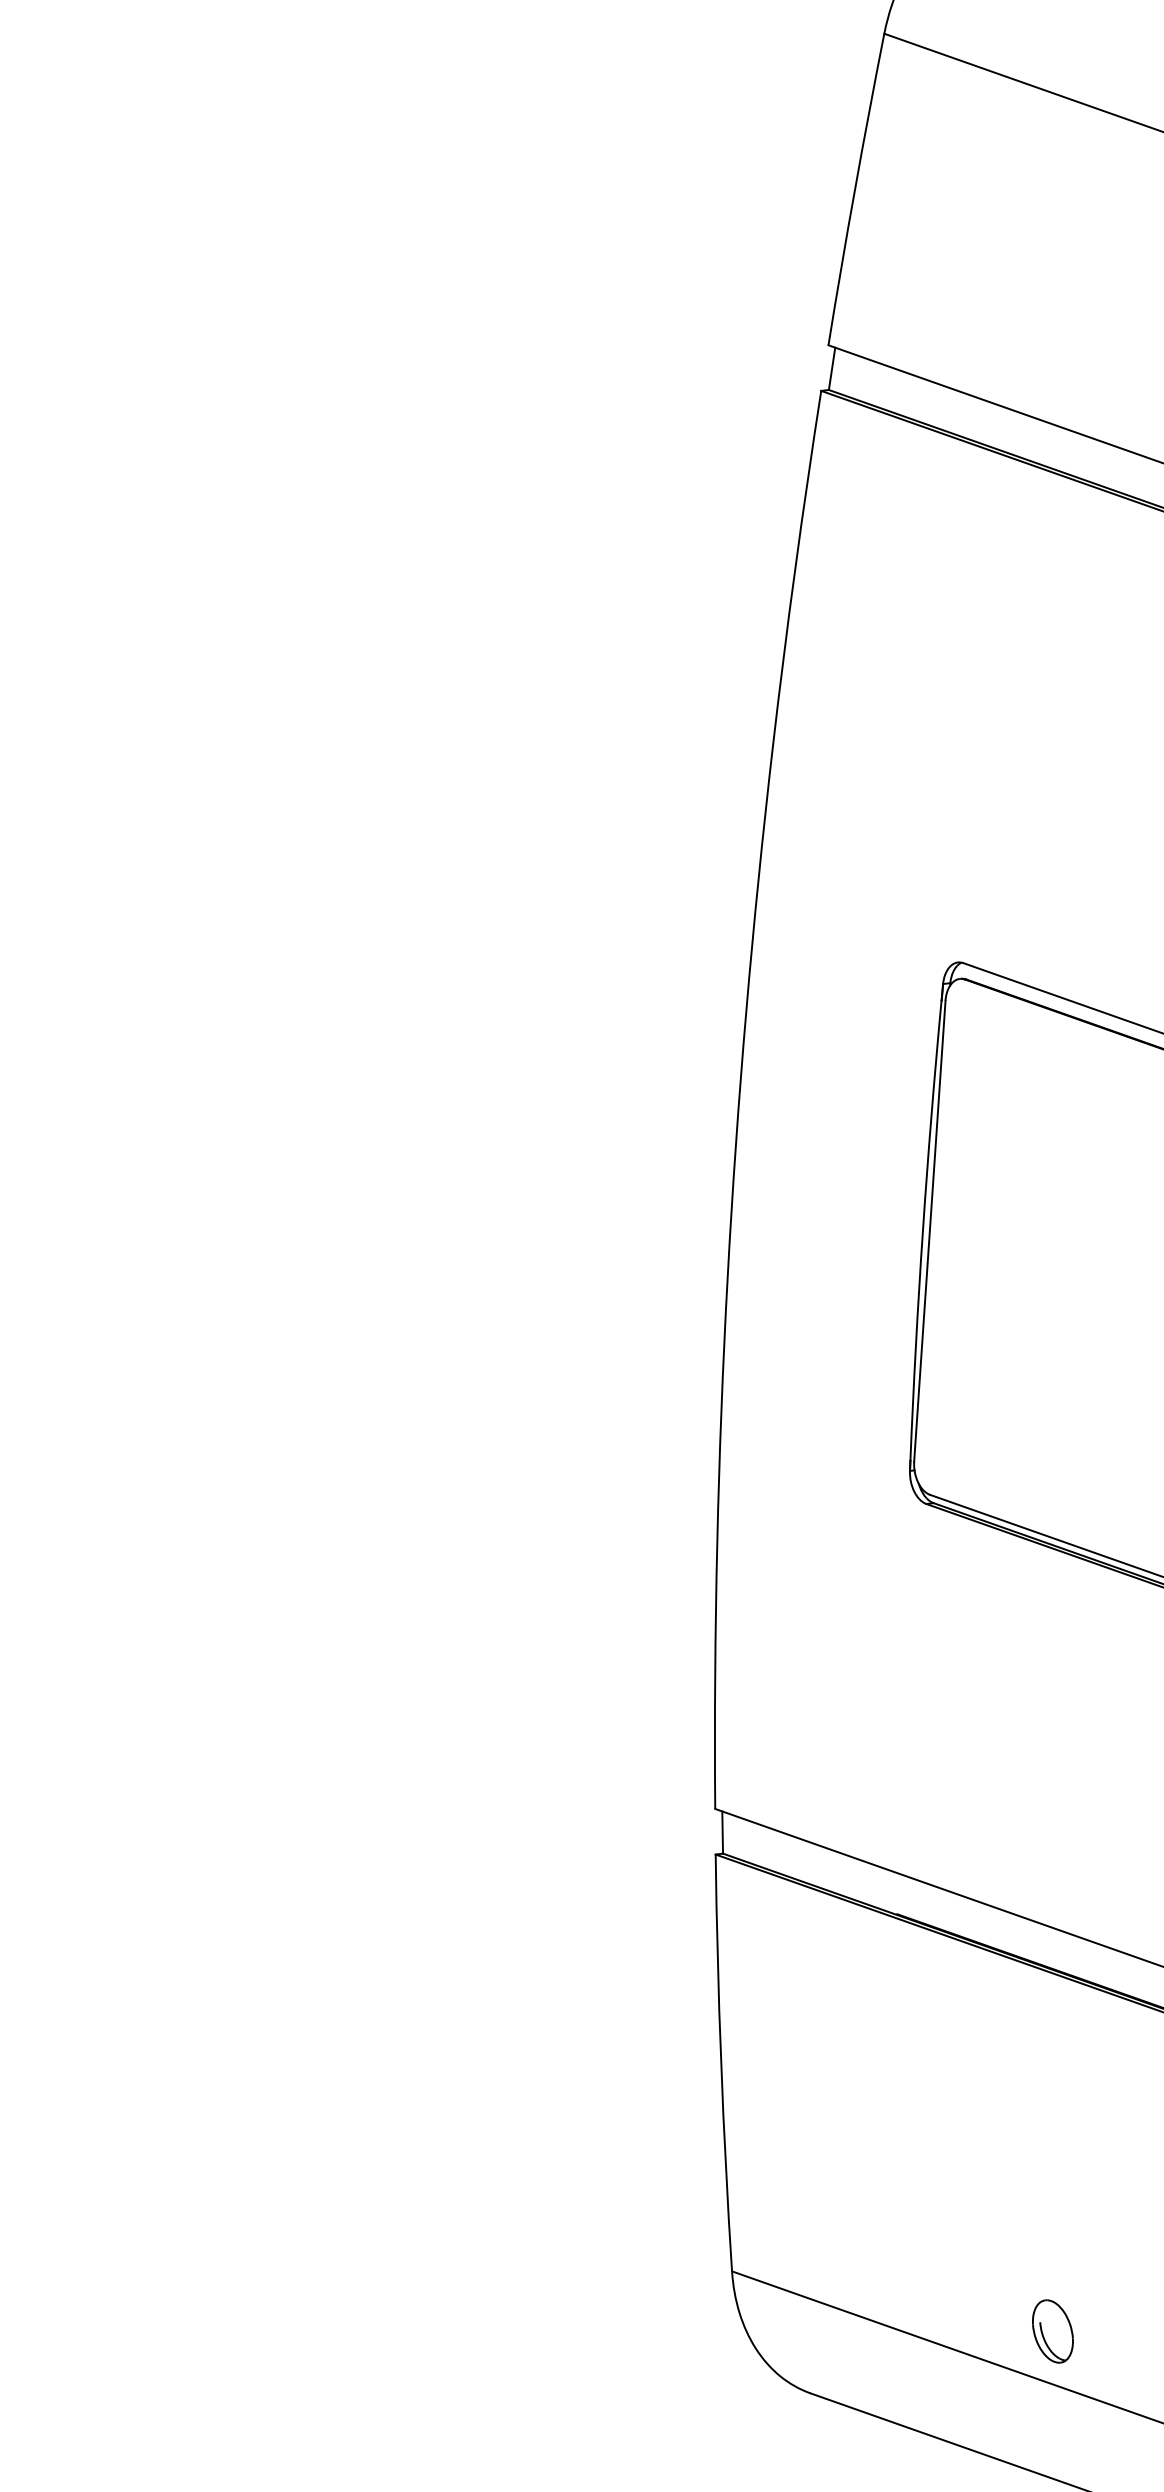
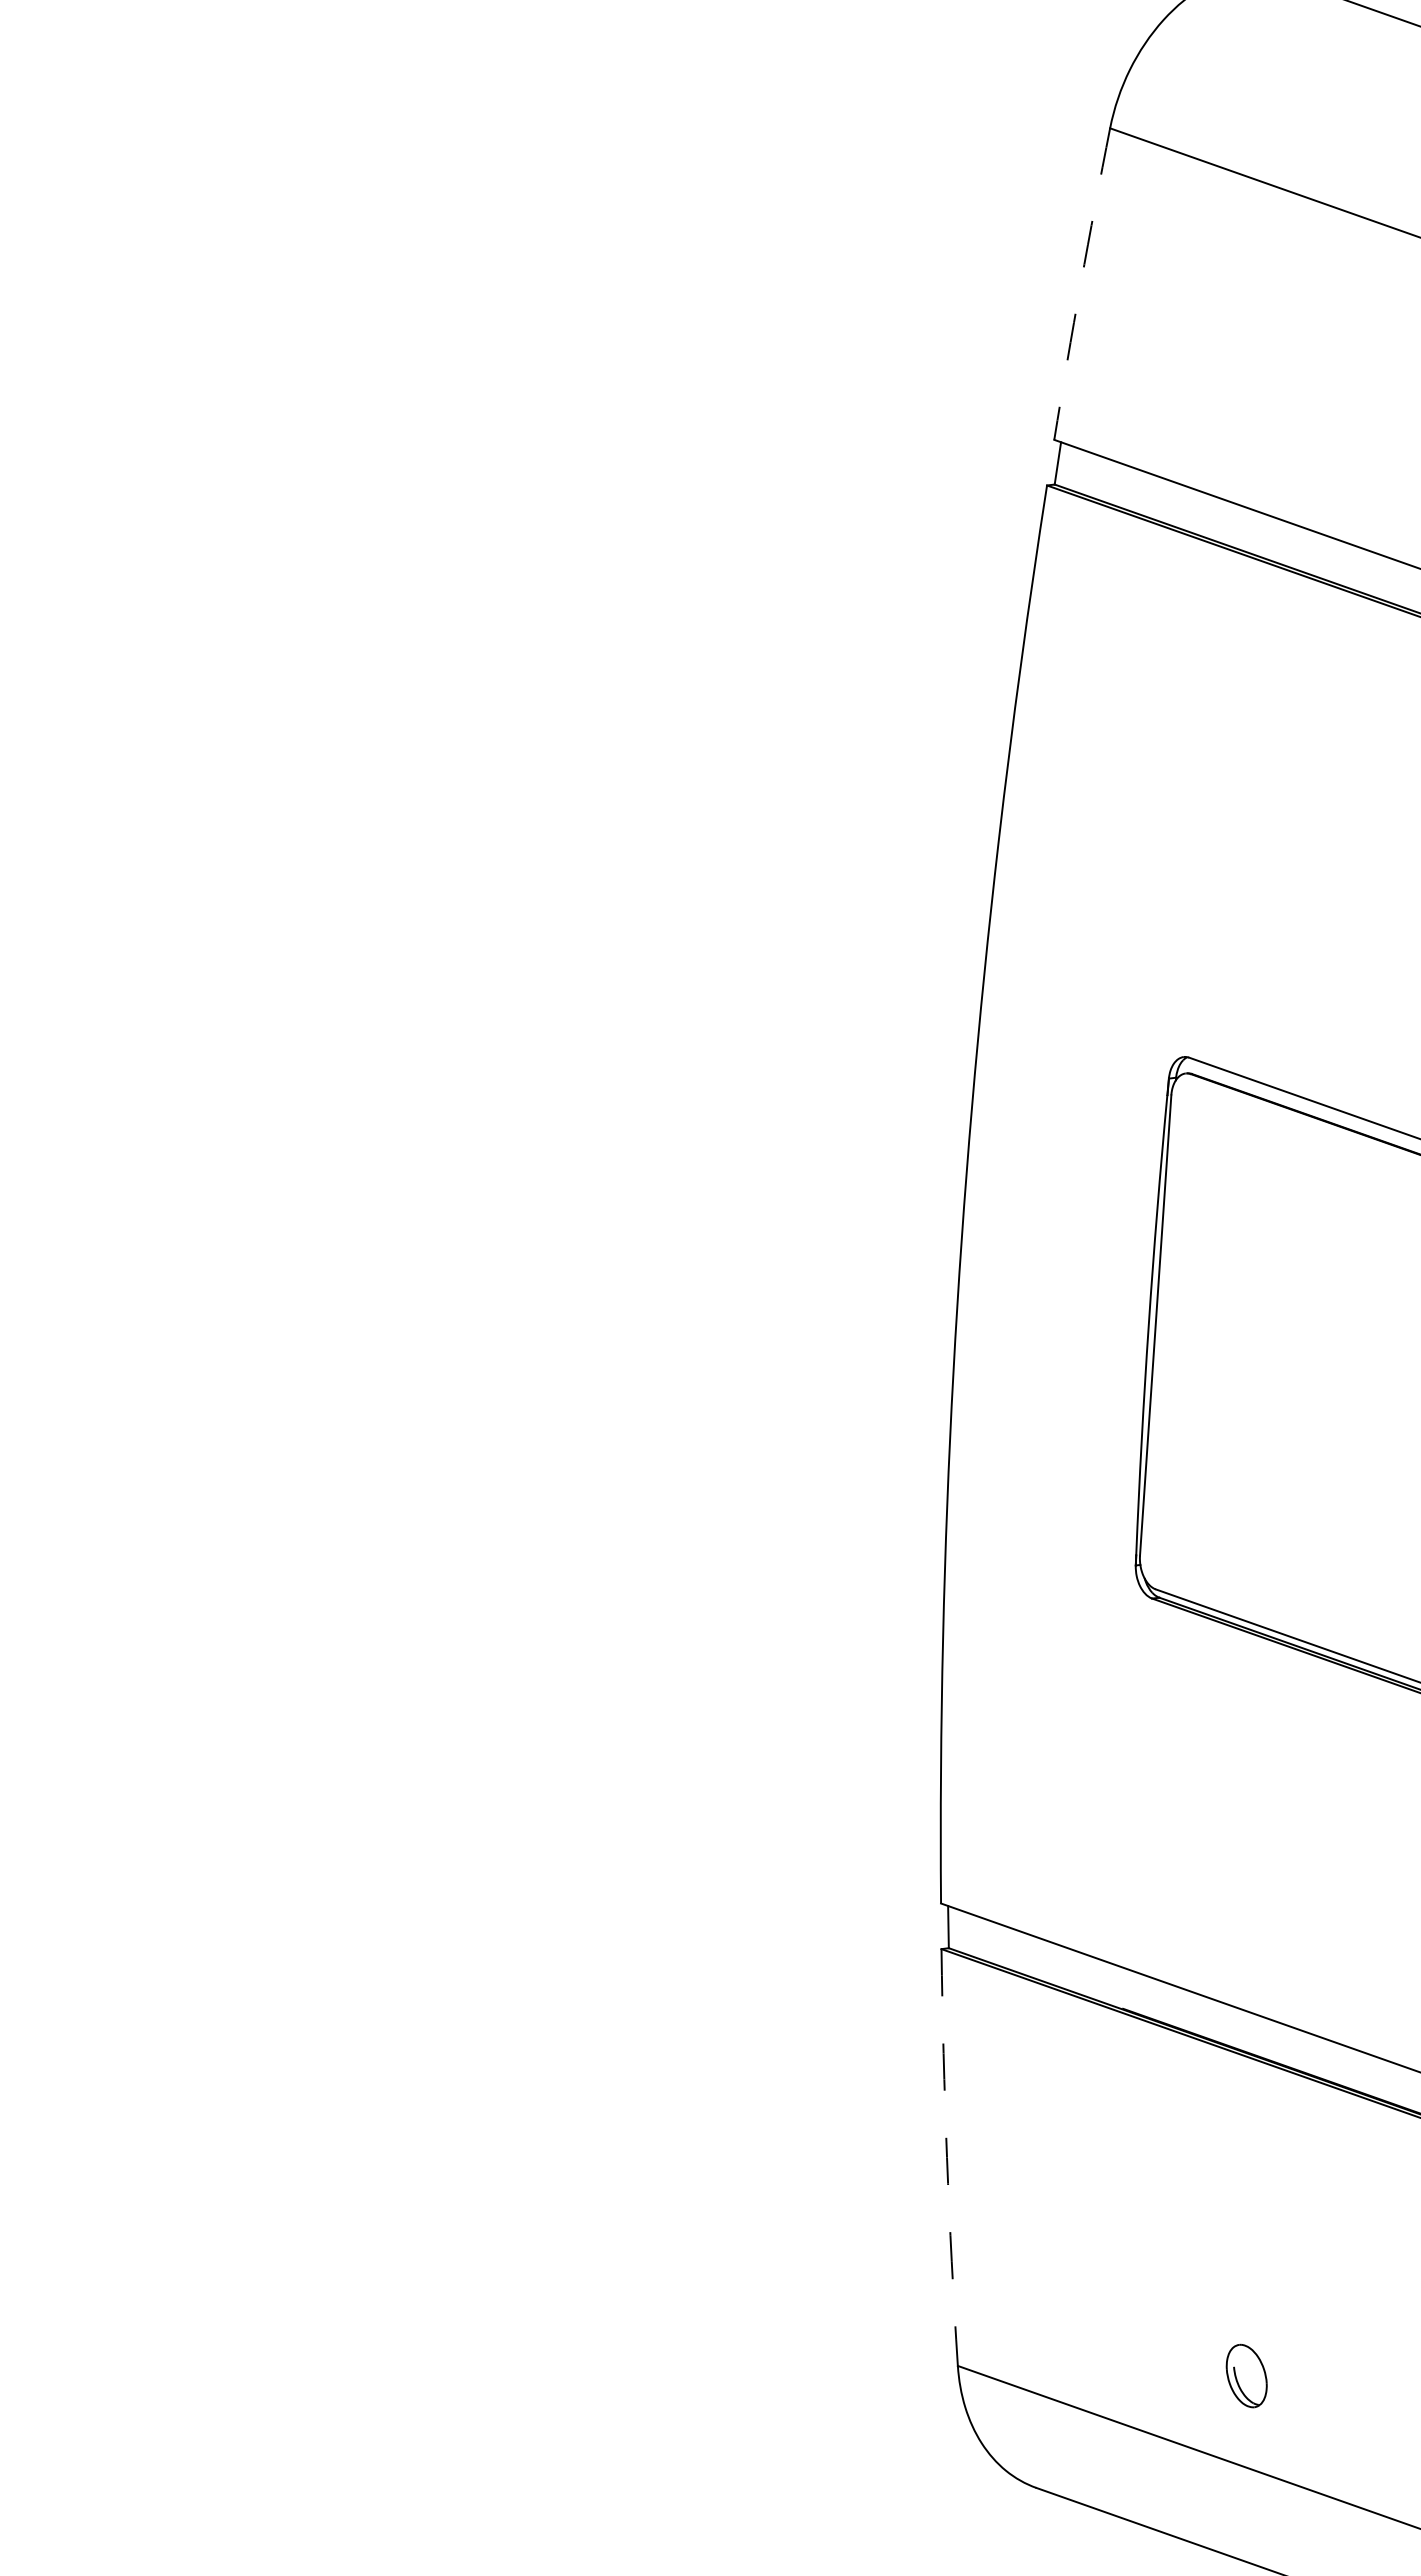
arc: (854, 188) -> (1080, 283), solid -> dashed
arc: (721, 2062) -> (947, 2157), solid -> dashed
part: (1052, 2330) -> (1246, 2375), moved

